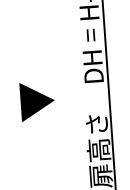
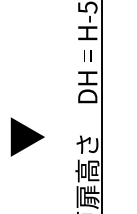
part: (37, 100) -> (27, 136), moved

